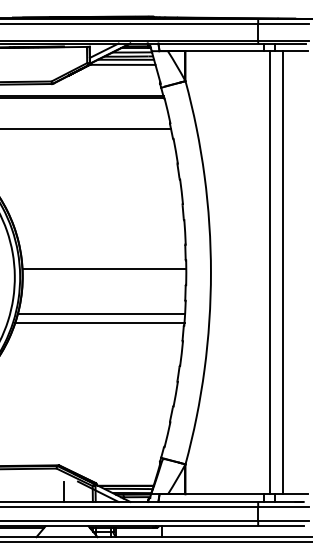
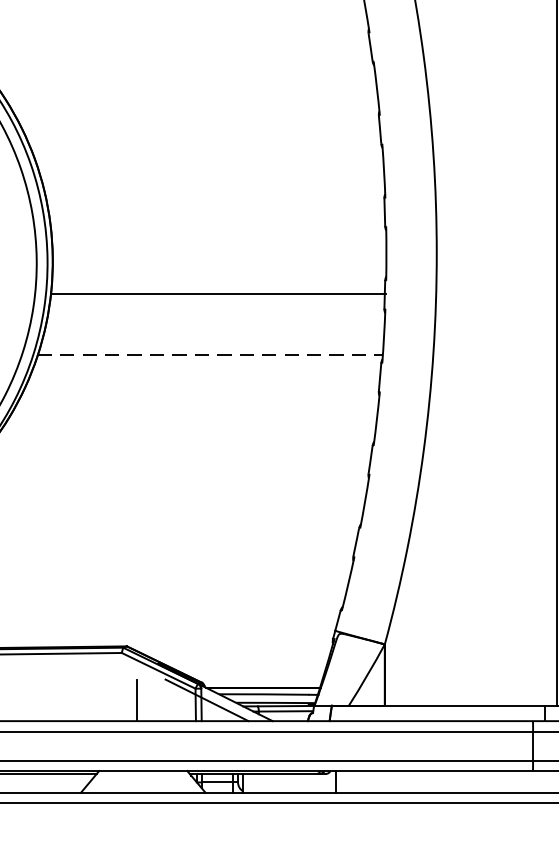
line: (104, 269) -> (219, 293), moved
line: (101, 314) -> (213, 338), removed
line: (99, 322) -> (209, 355), solid -> dashed

